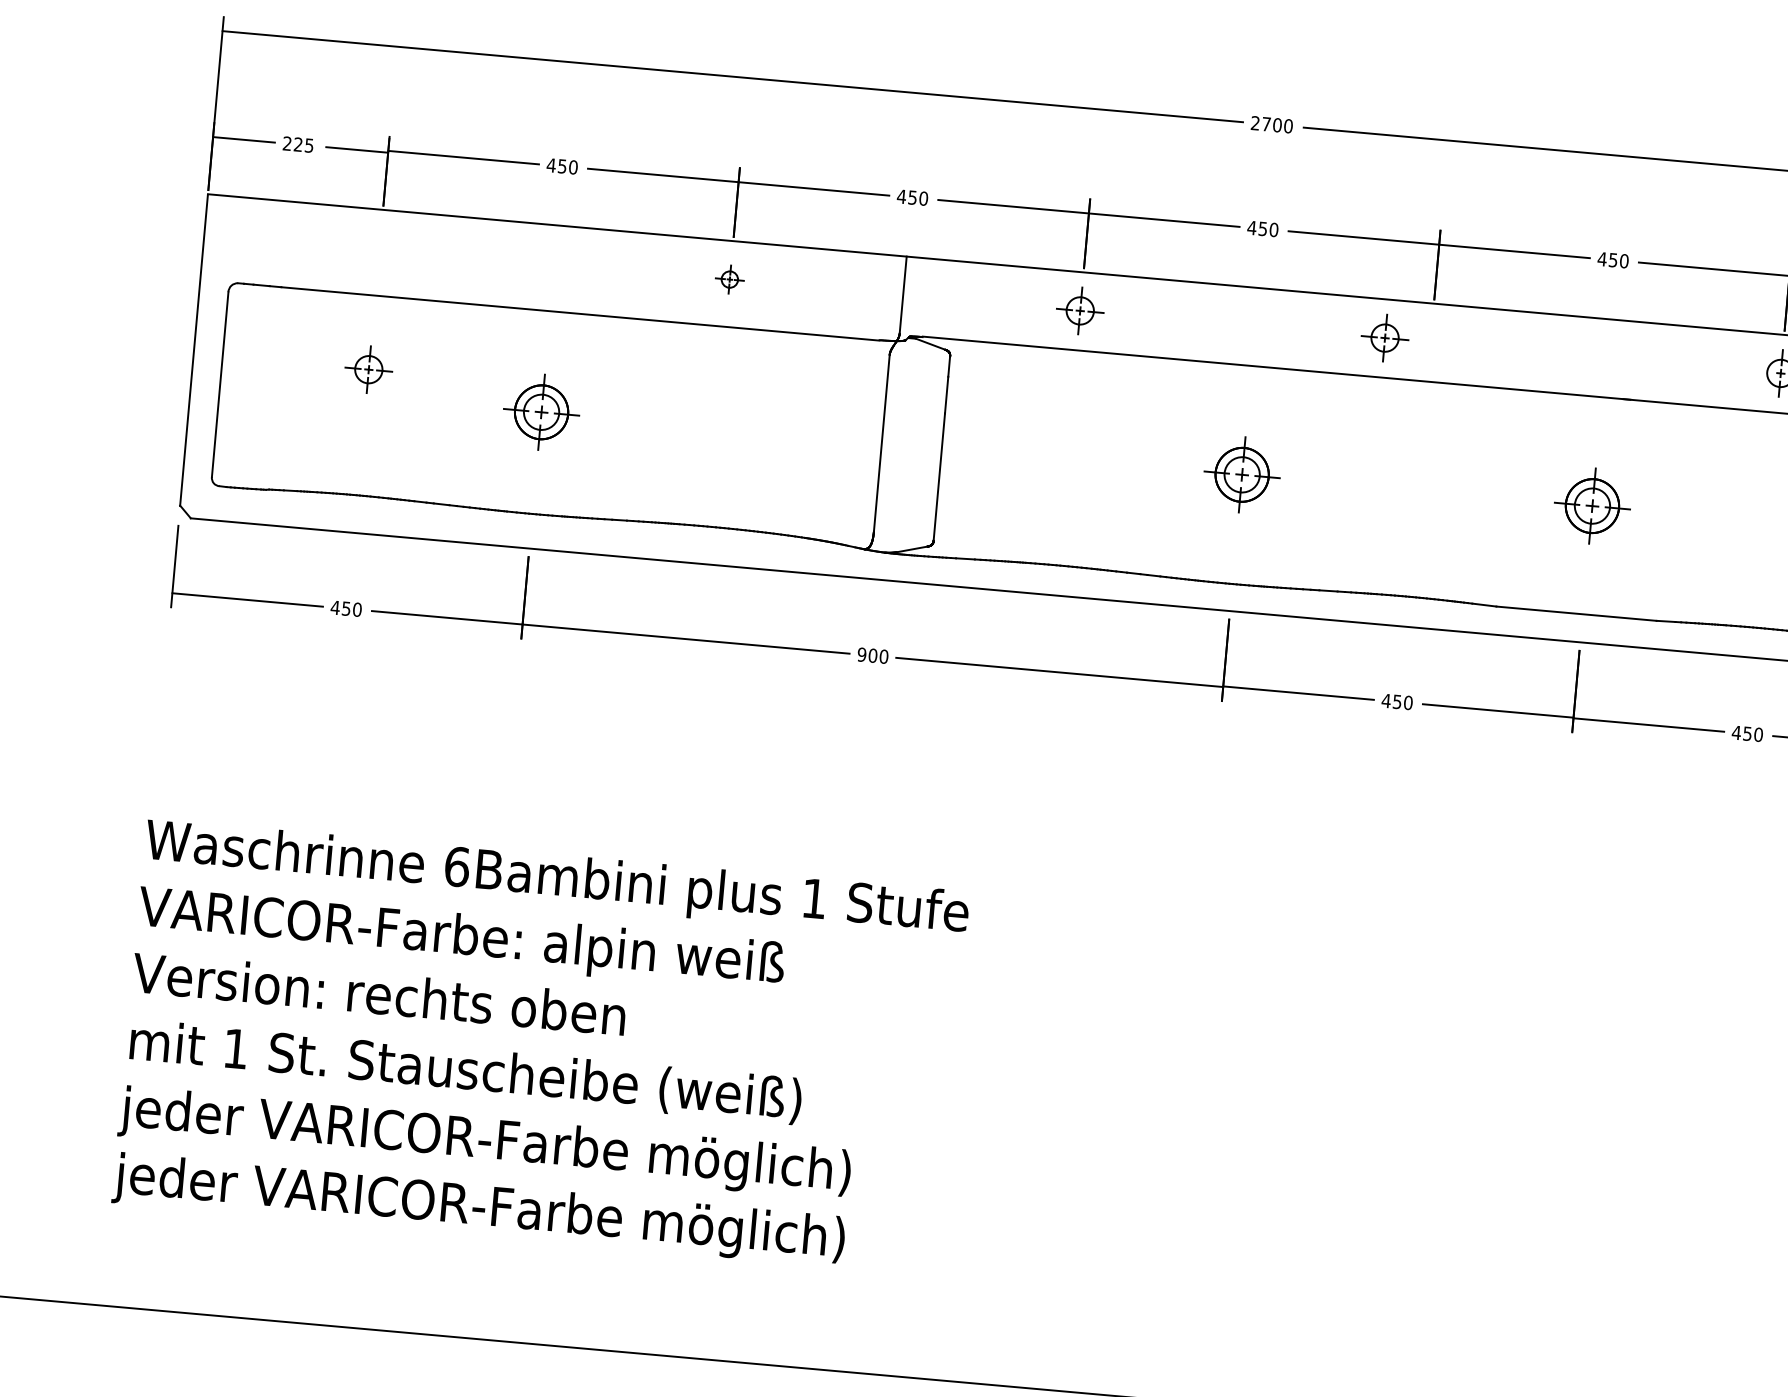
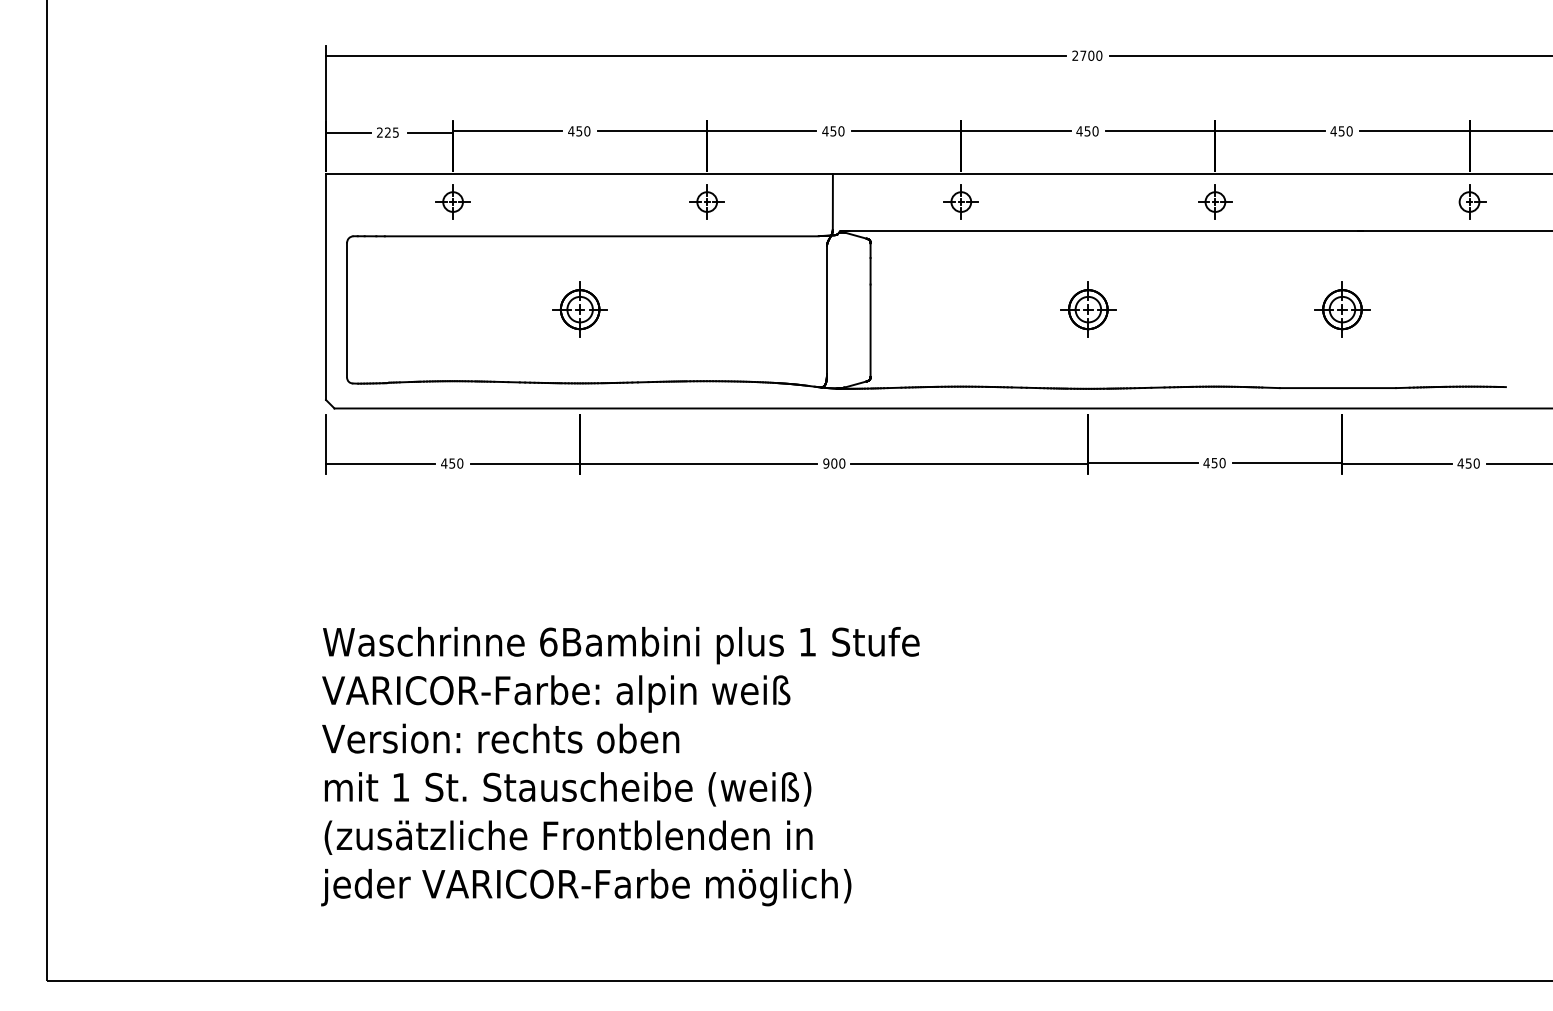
part: (729, 278) -> (706, 201), size x1.67
part: (1385, 337) -> (1215, 201), moved
part: (368, 368) -> (452, 201), moved
text: (485, 1142) -> (586, 838), jeder VARICOR-Farbe möglich) -> (zusätzliche Frontblenden in

